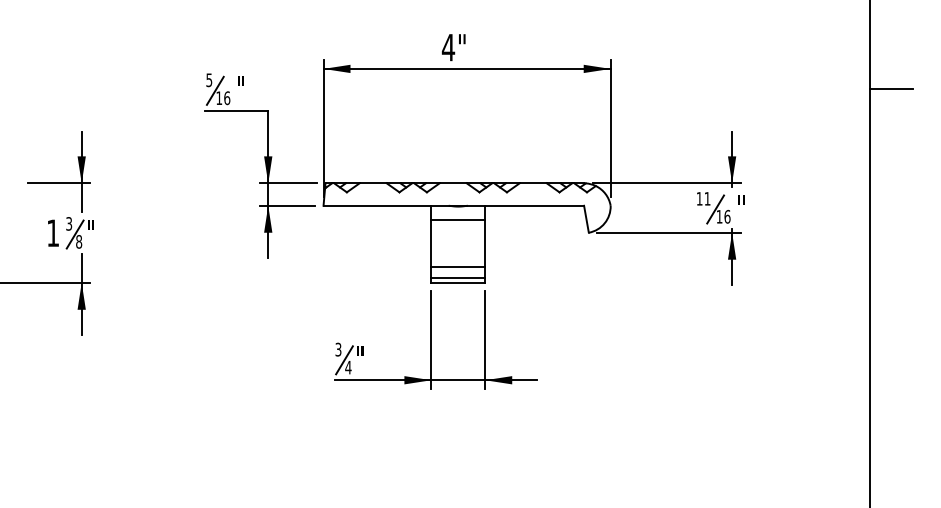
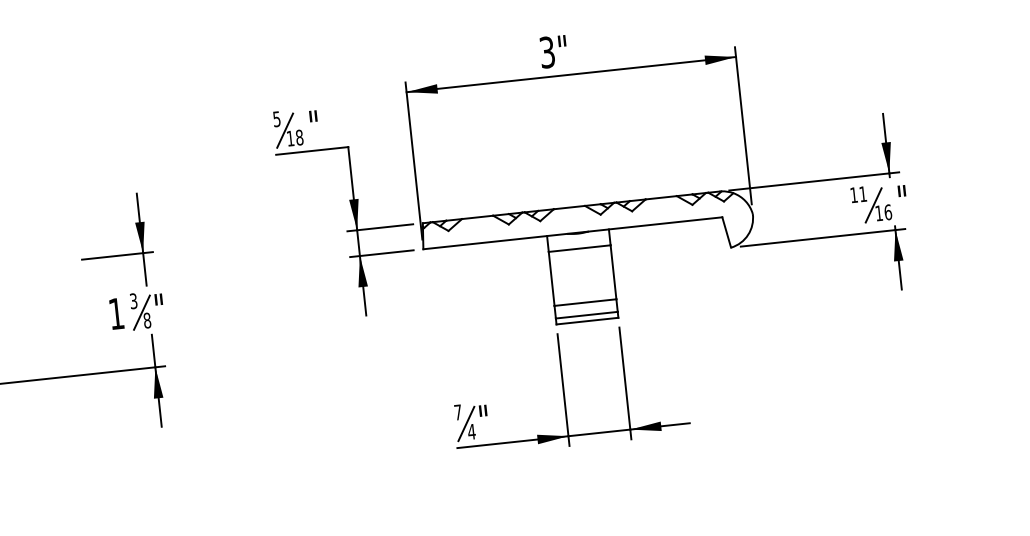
text: (448, 47) -> (547, 52), 4" -> 3"
text: (227, 97) -> (299, 136), 16 -> 18
text: (338, 349) -> (458, 412), 3 -> 7

